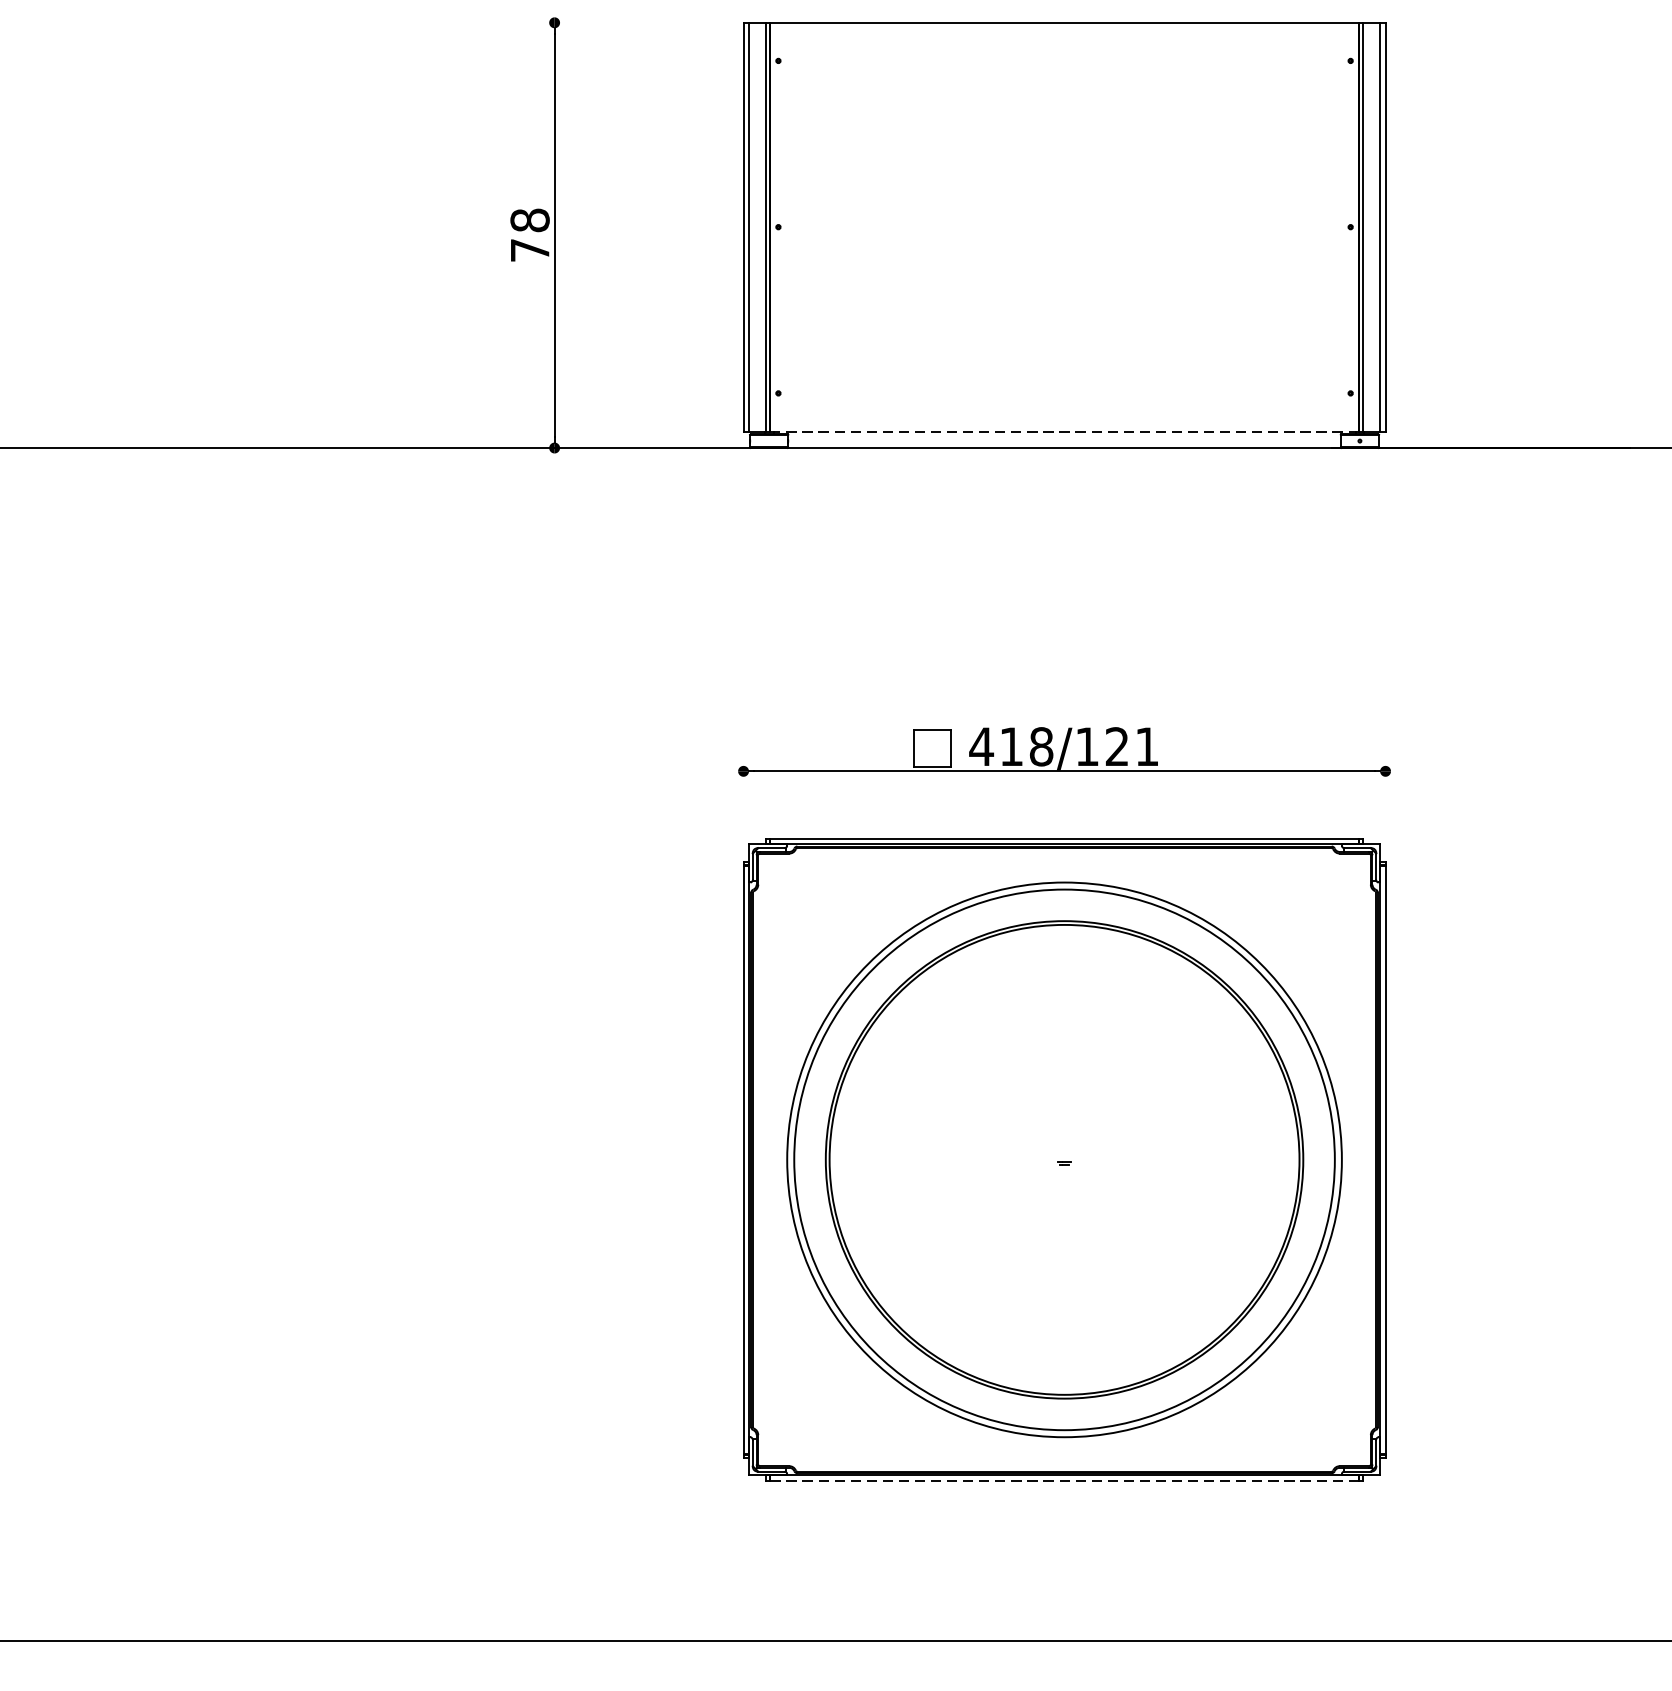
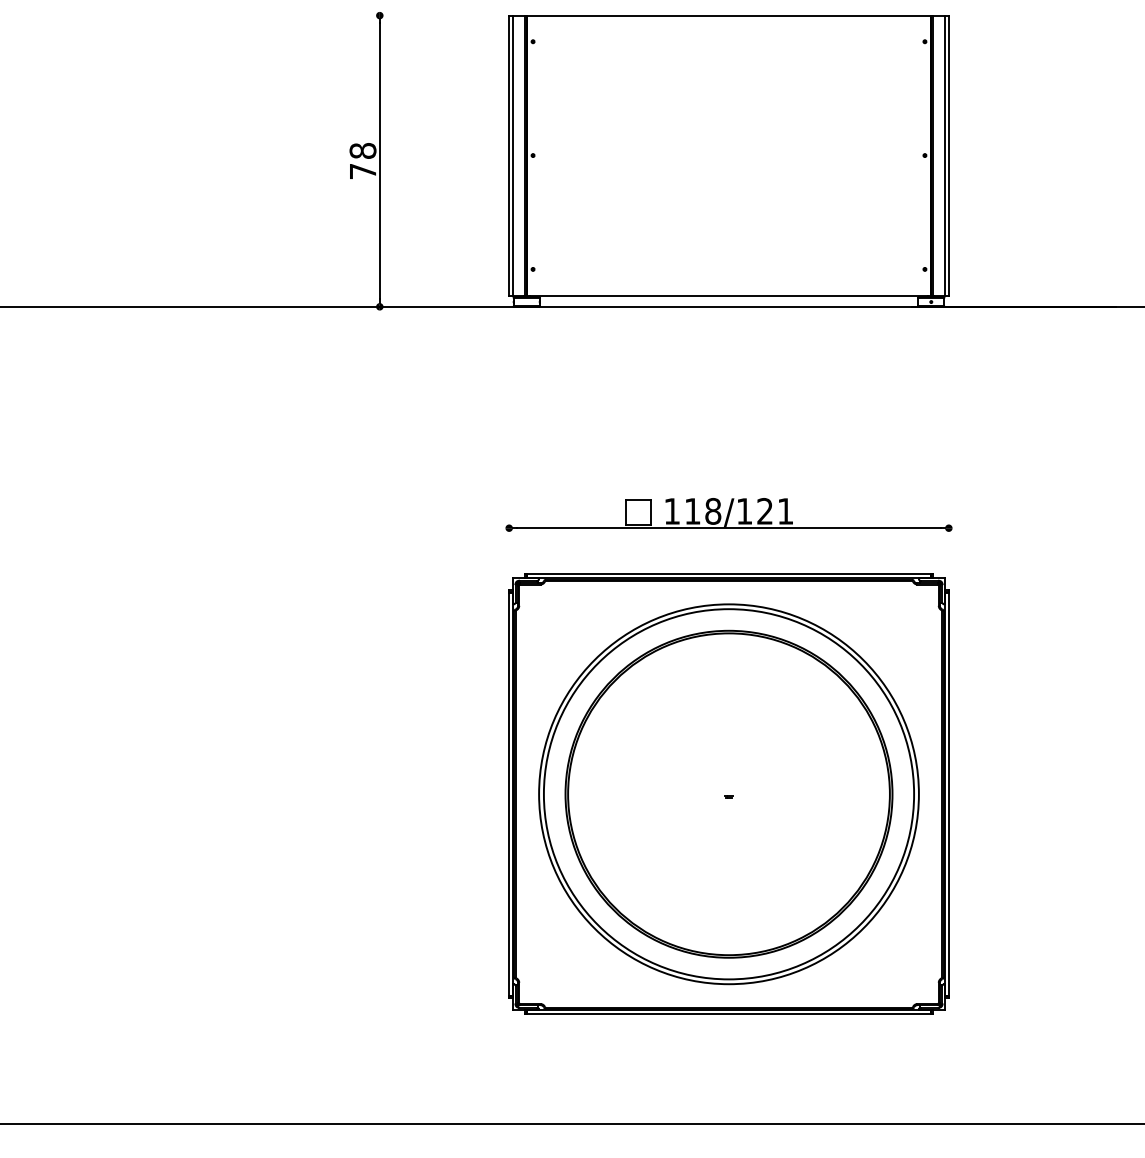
line: (1065, 431) -> (729, 295), dashed -> solid
text: (980, 746) -> (671, 511), 418/121 -> 118/121
line: (1065, 1481) -> (729, 1014), dashed -> solid

